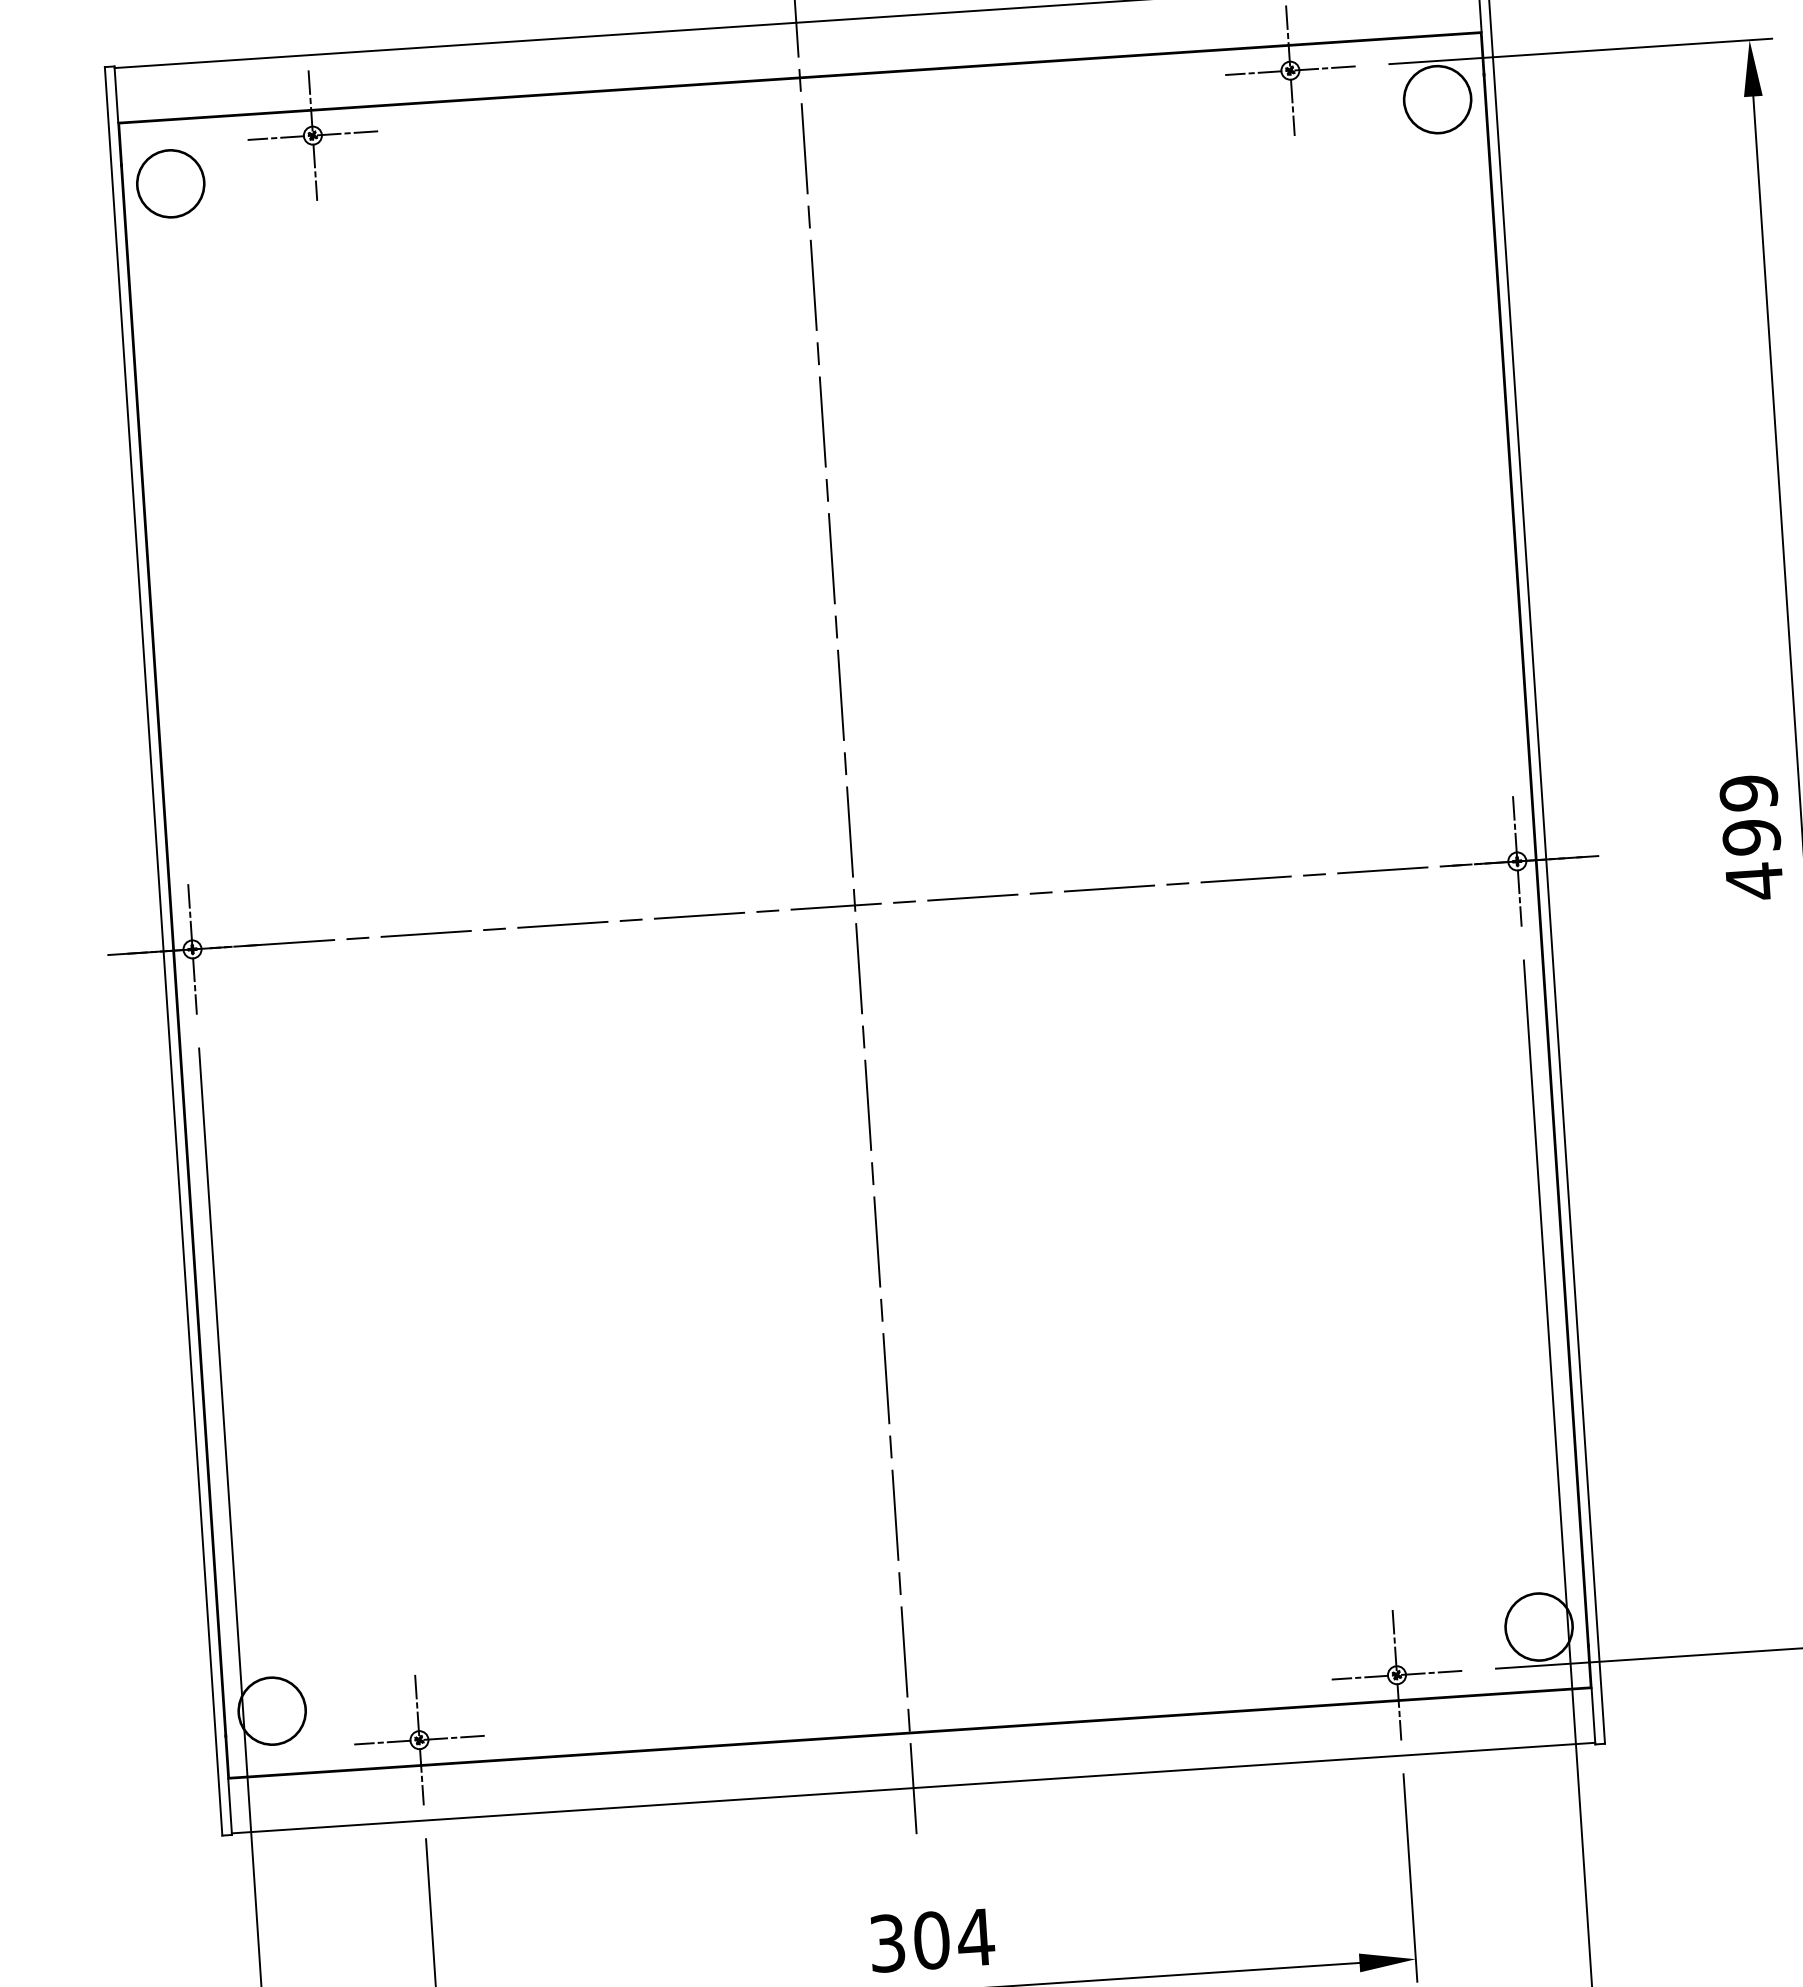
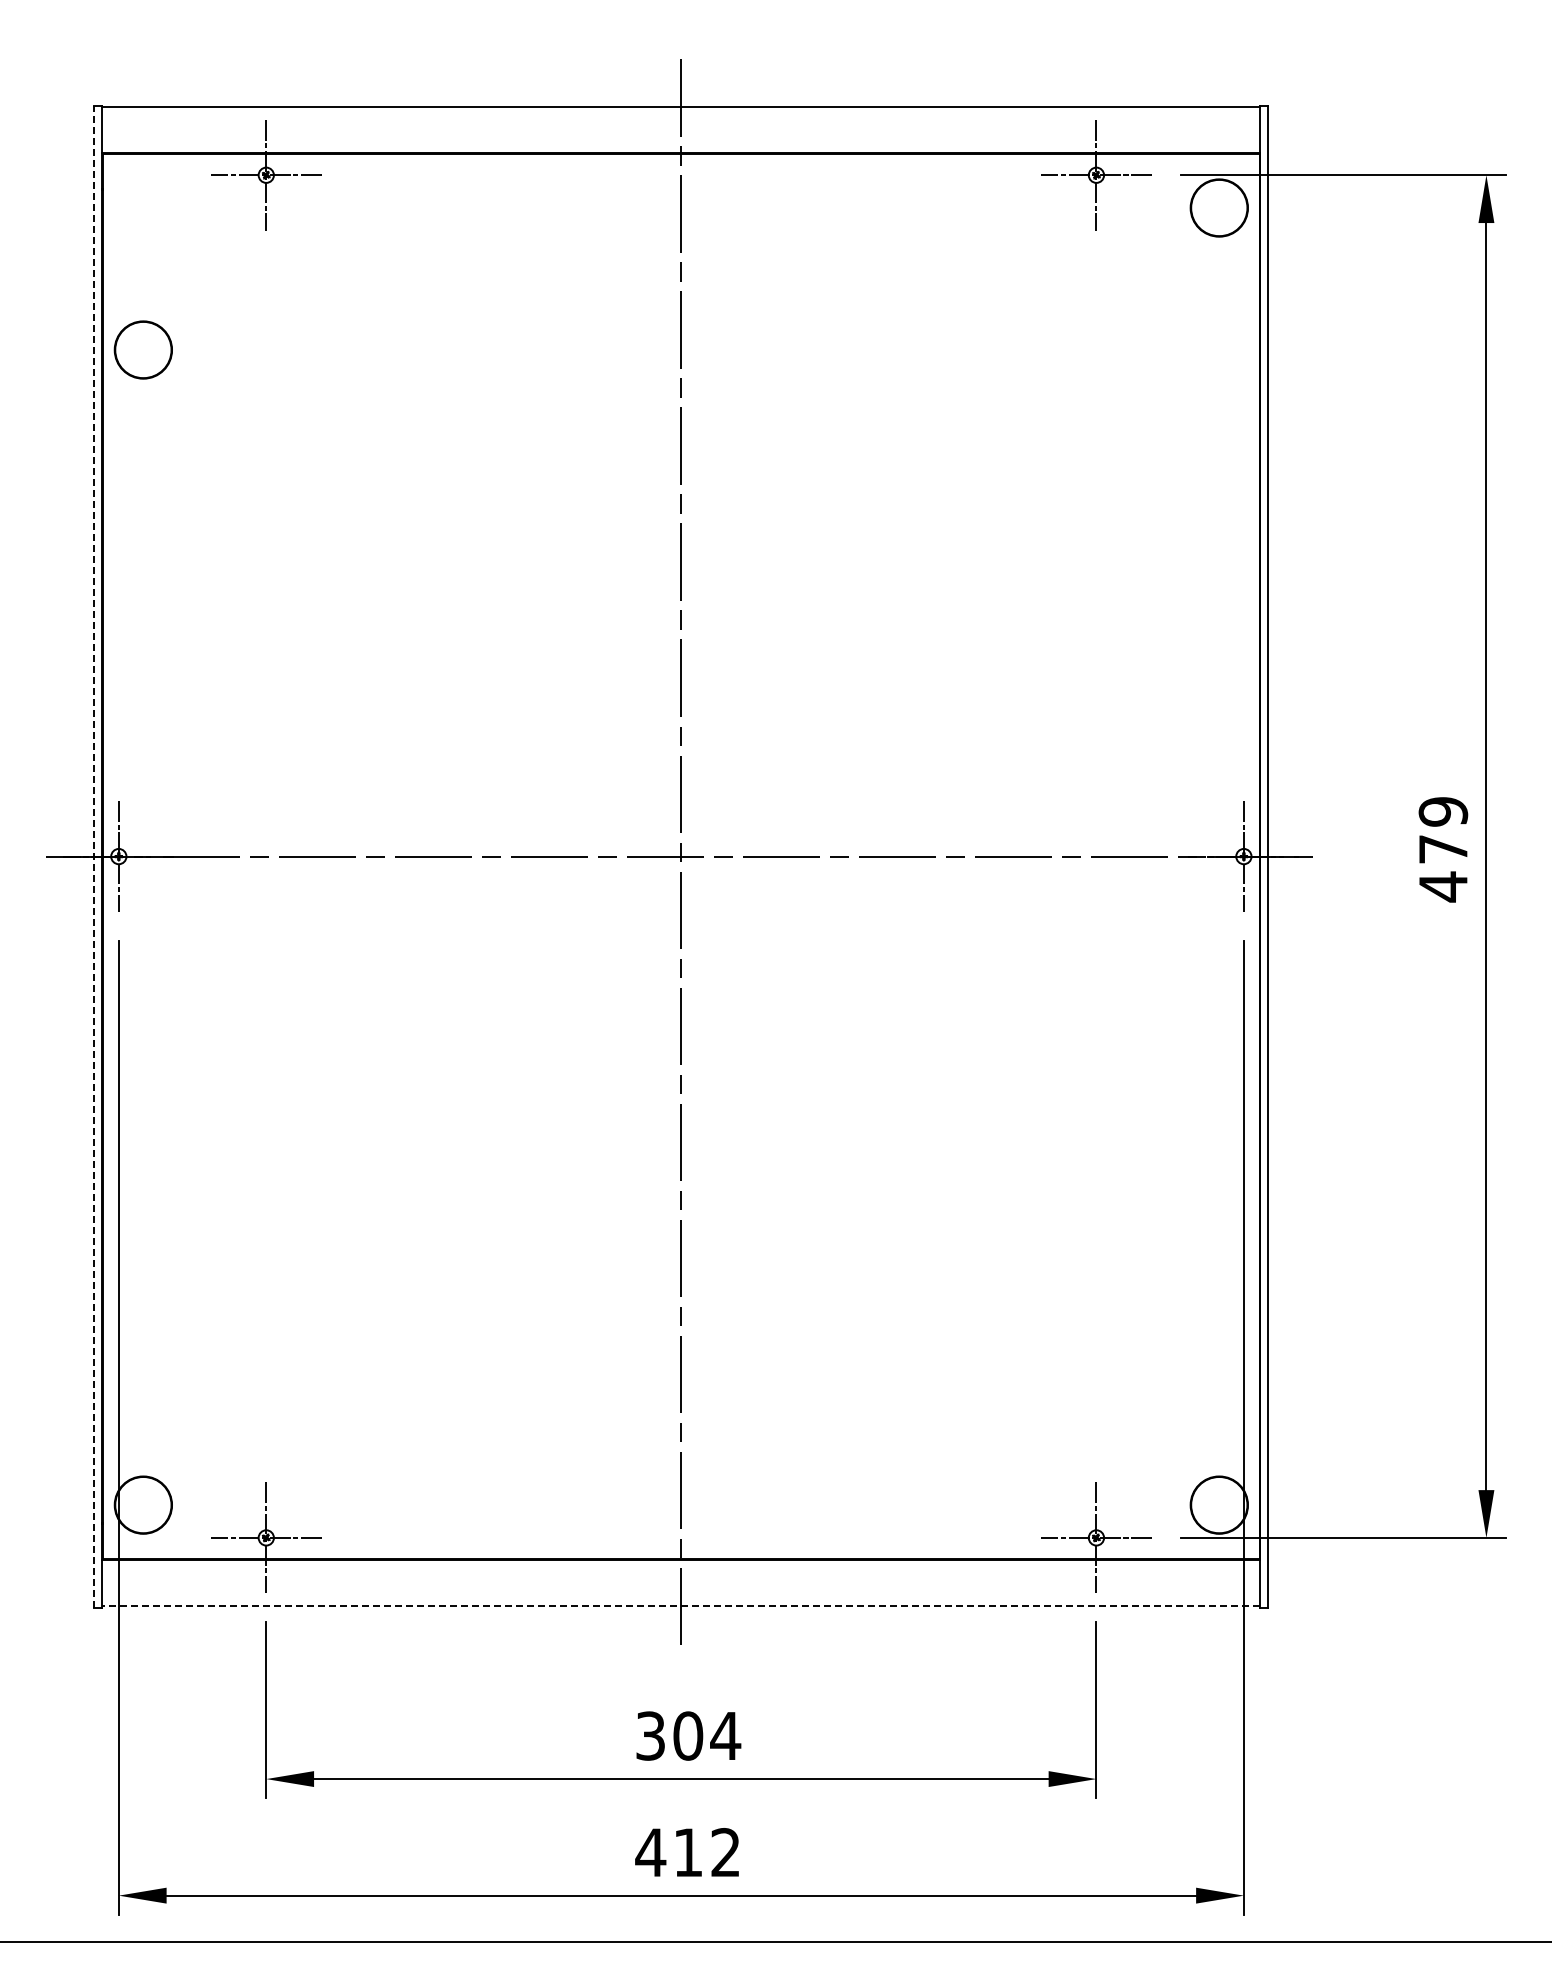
circle: (169, 183) -> (142, 349), moved
text: (1751, 837) -> (1443, 849), 499 -> 479
line: (163, 951) -> (94, 856), solid -> dashed
line: (913, 1788) -> (681, 1606), solid -> dashed

